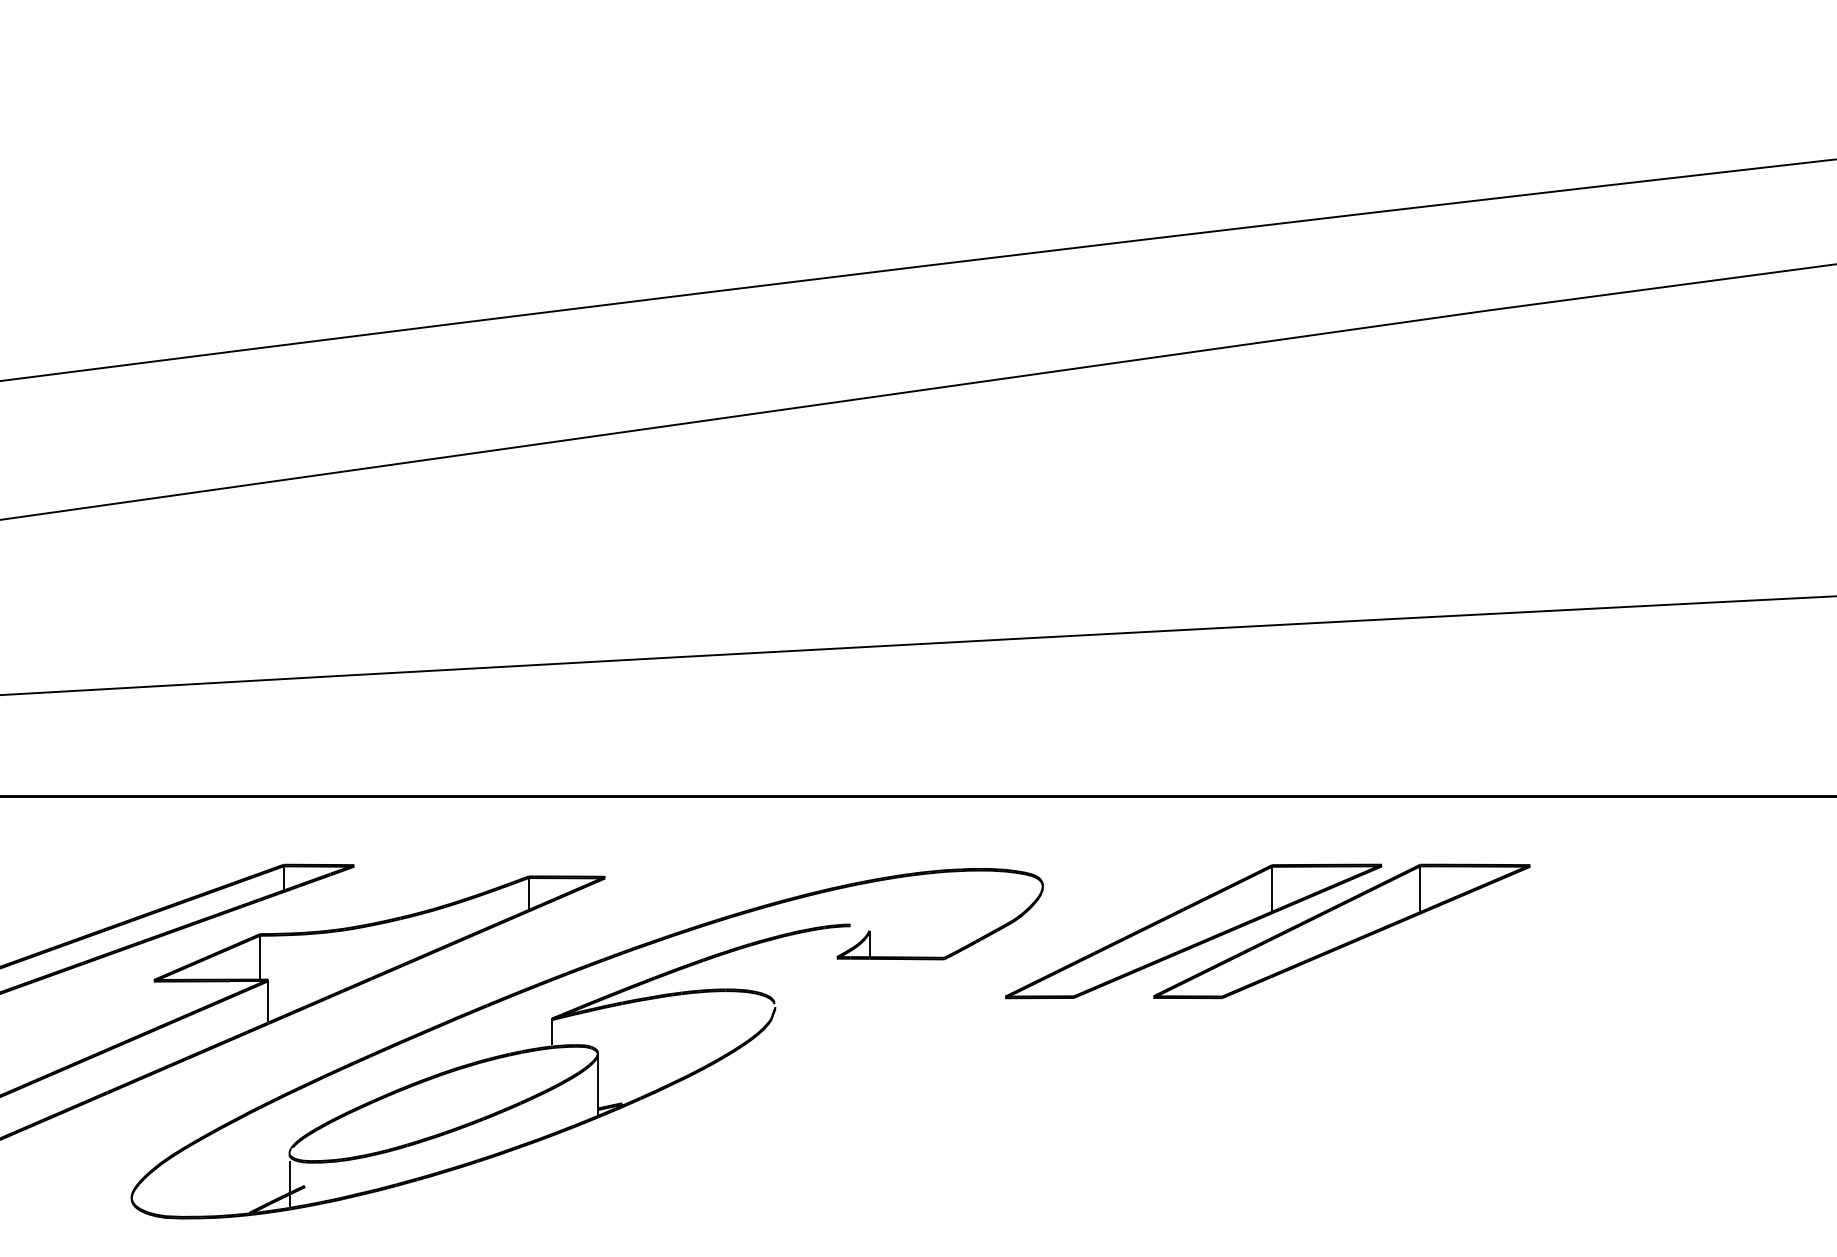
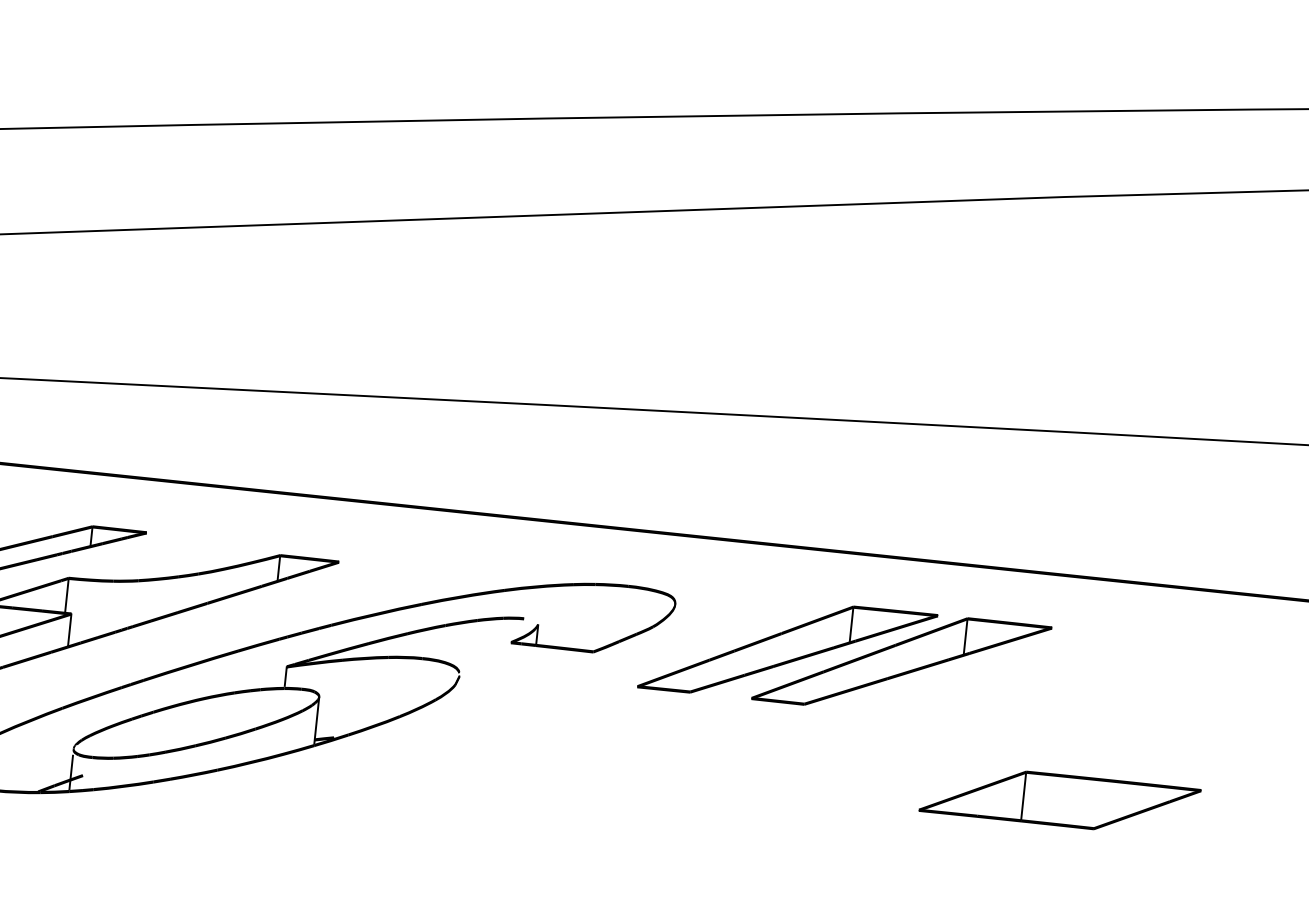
part: (1563, 1085) -> (1059, 799), added

